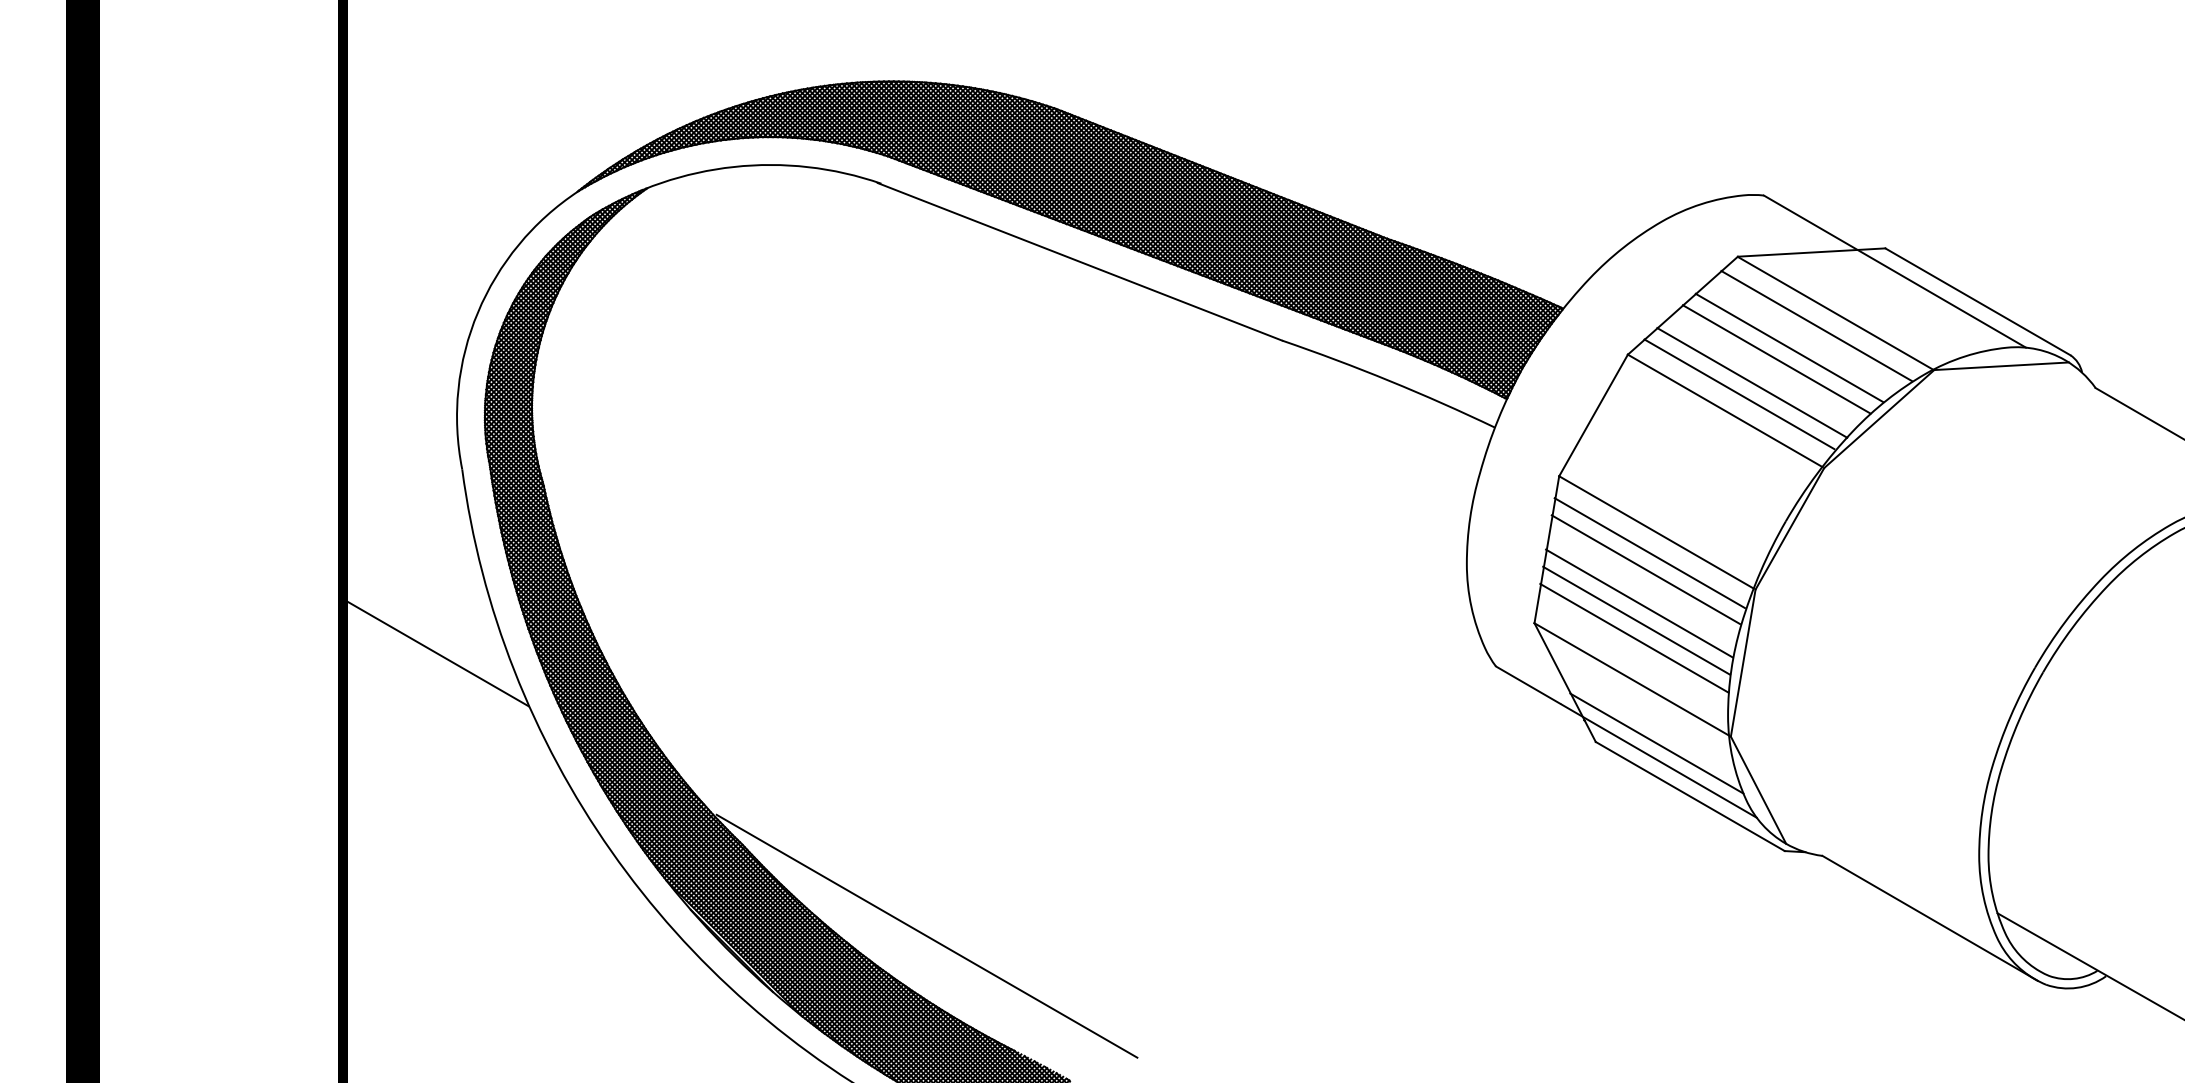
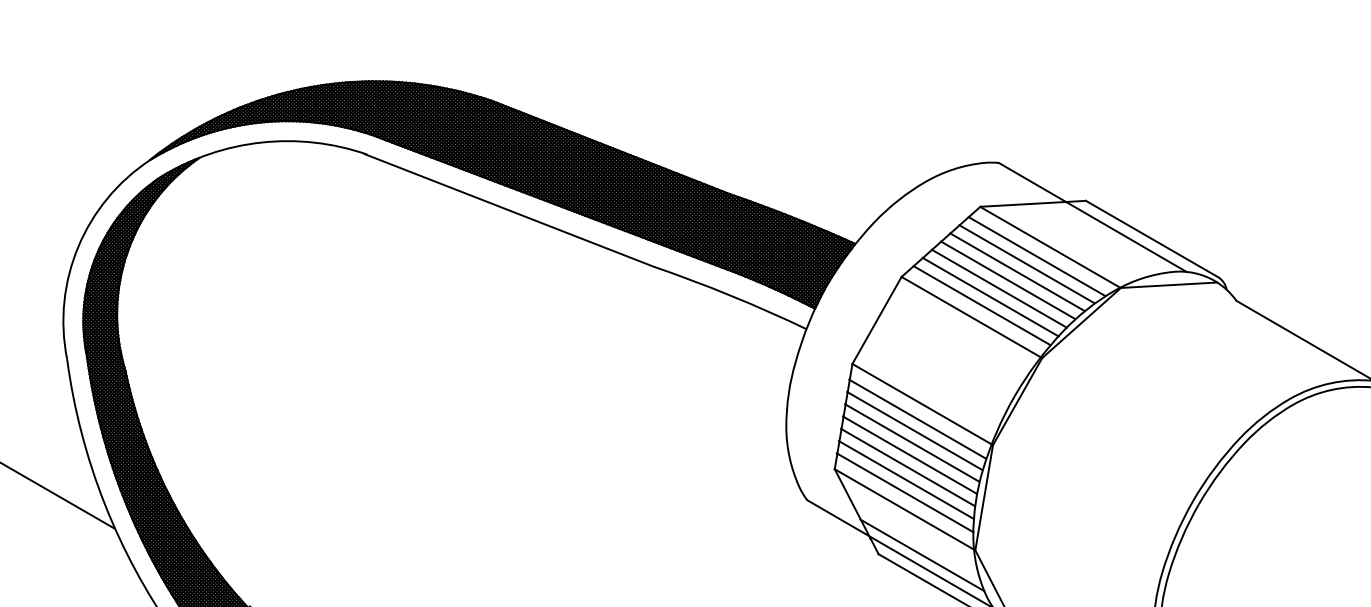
line: (1802, 336) -> (1026, 263), added
line: (1764, 370) -> (999, 288), added
line: (1641, 586) -> (911, 442), added
line: (1632, 656) -> (904, 493), added

